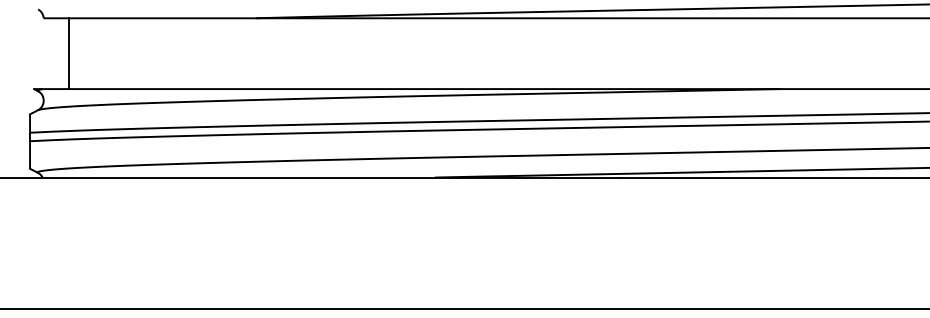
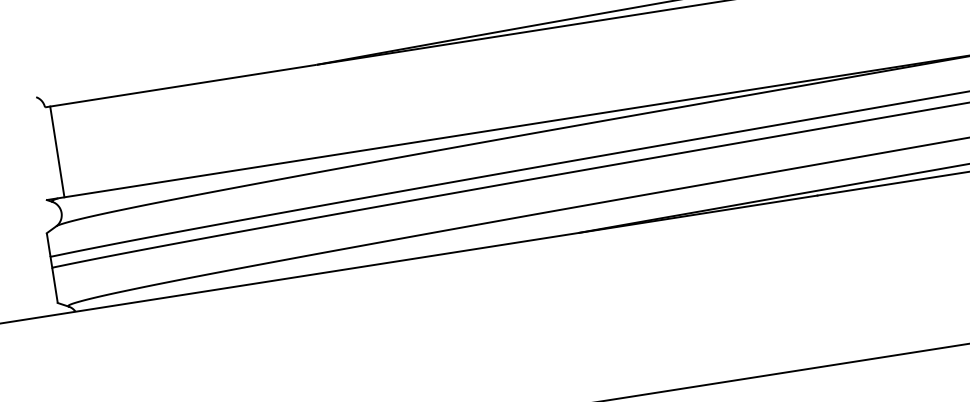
line: (68, 53) -> (56, 151), moved

